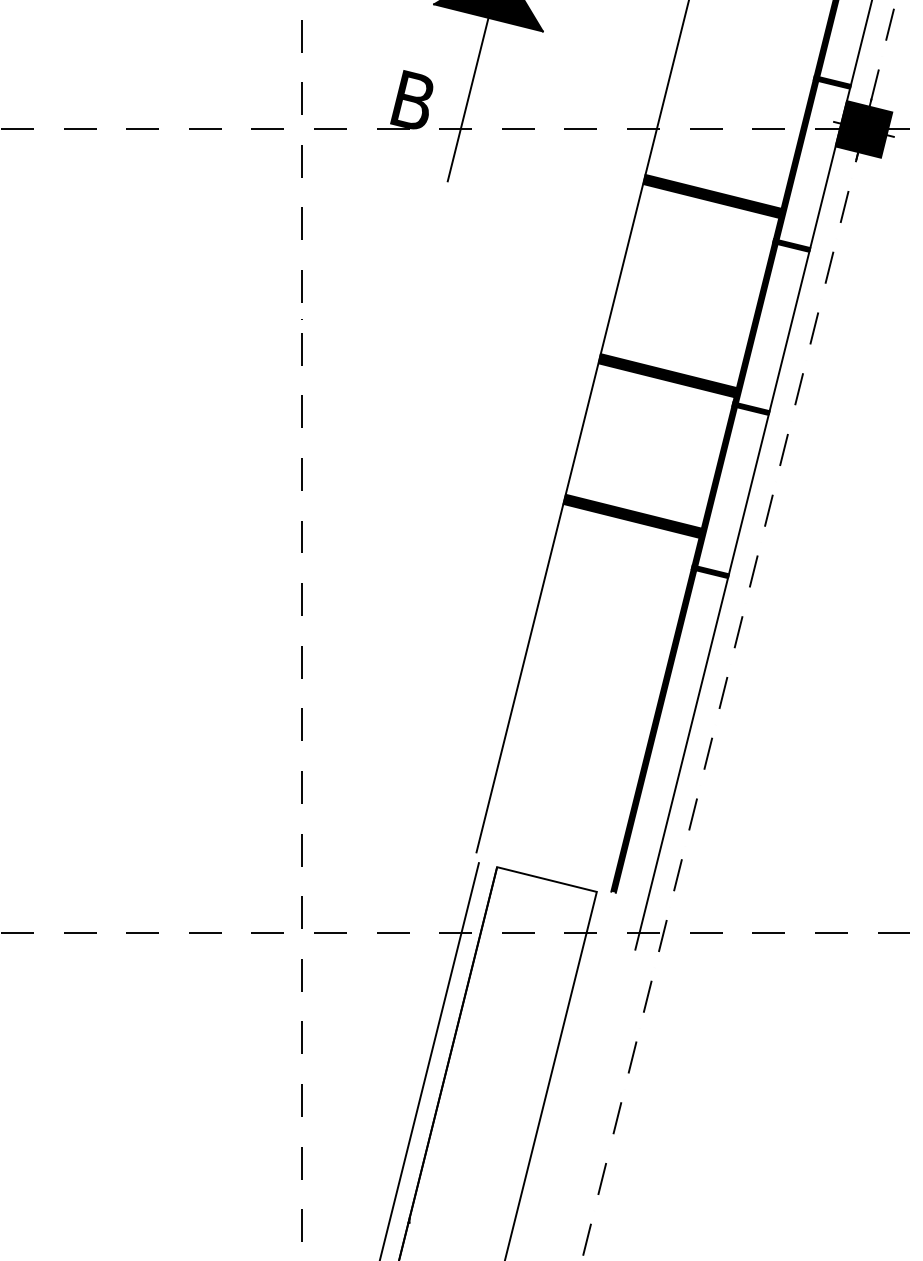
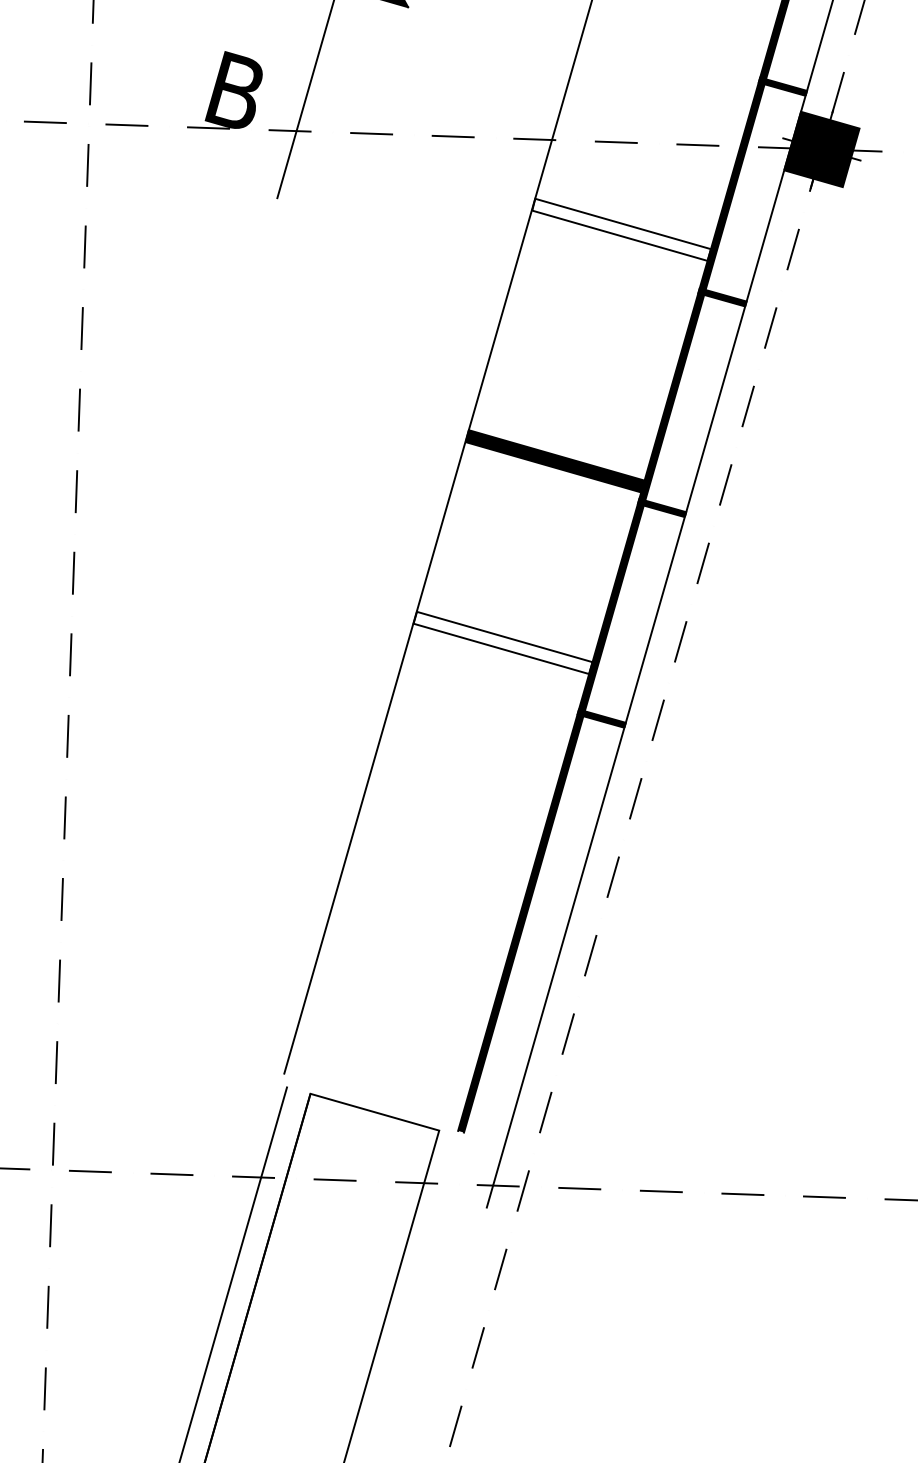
fill: (712, 195) -> (621, 228), removed
fill: (632, 515) -> (502, 641), removed

